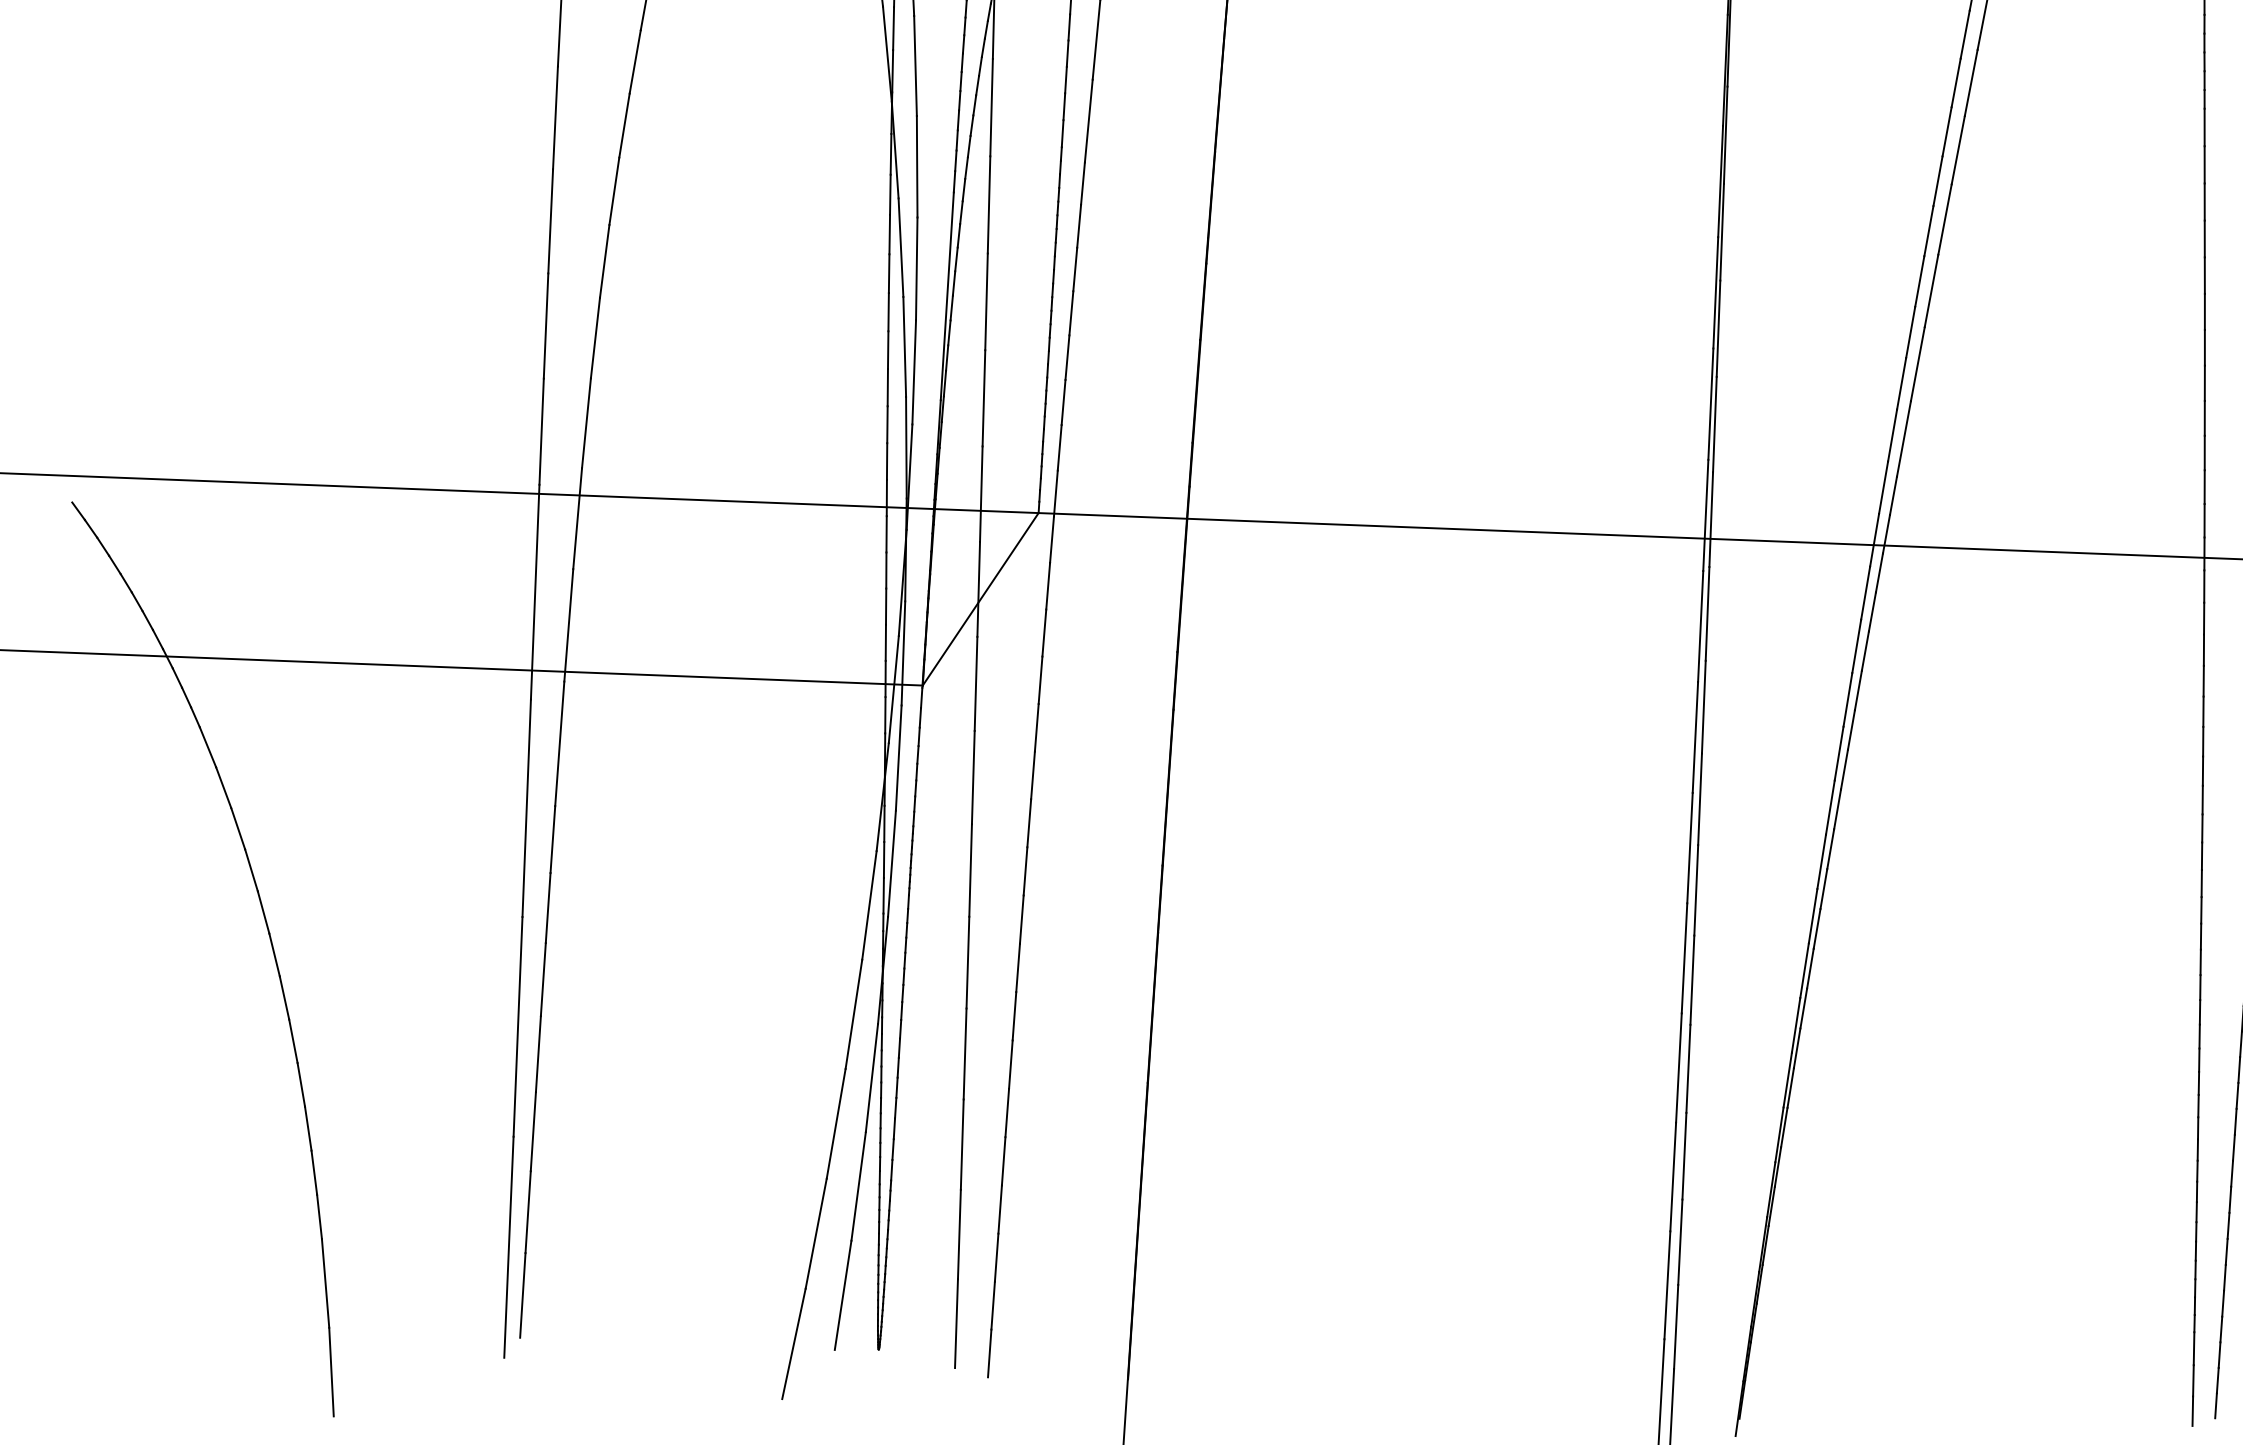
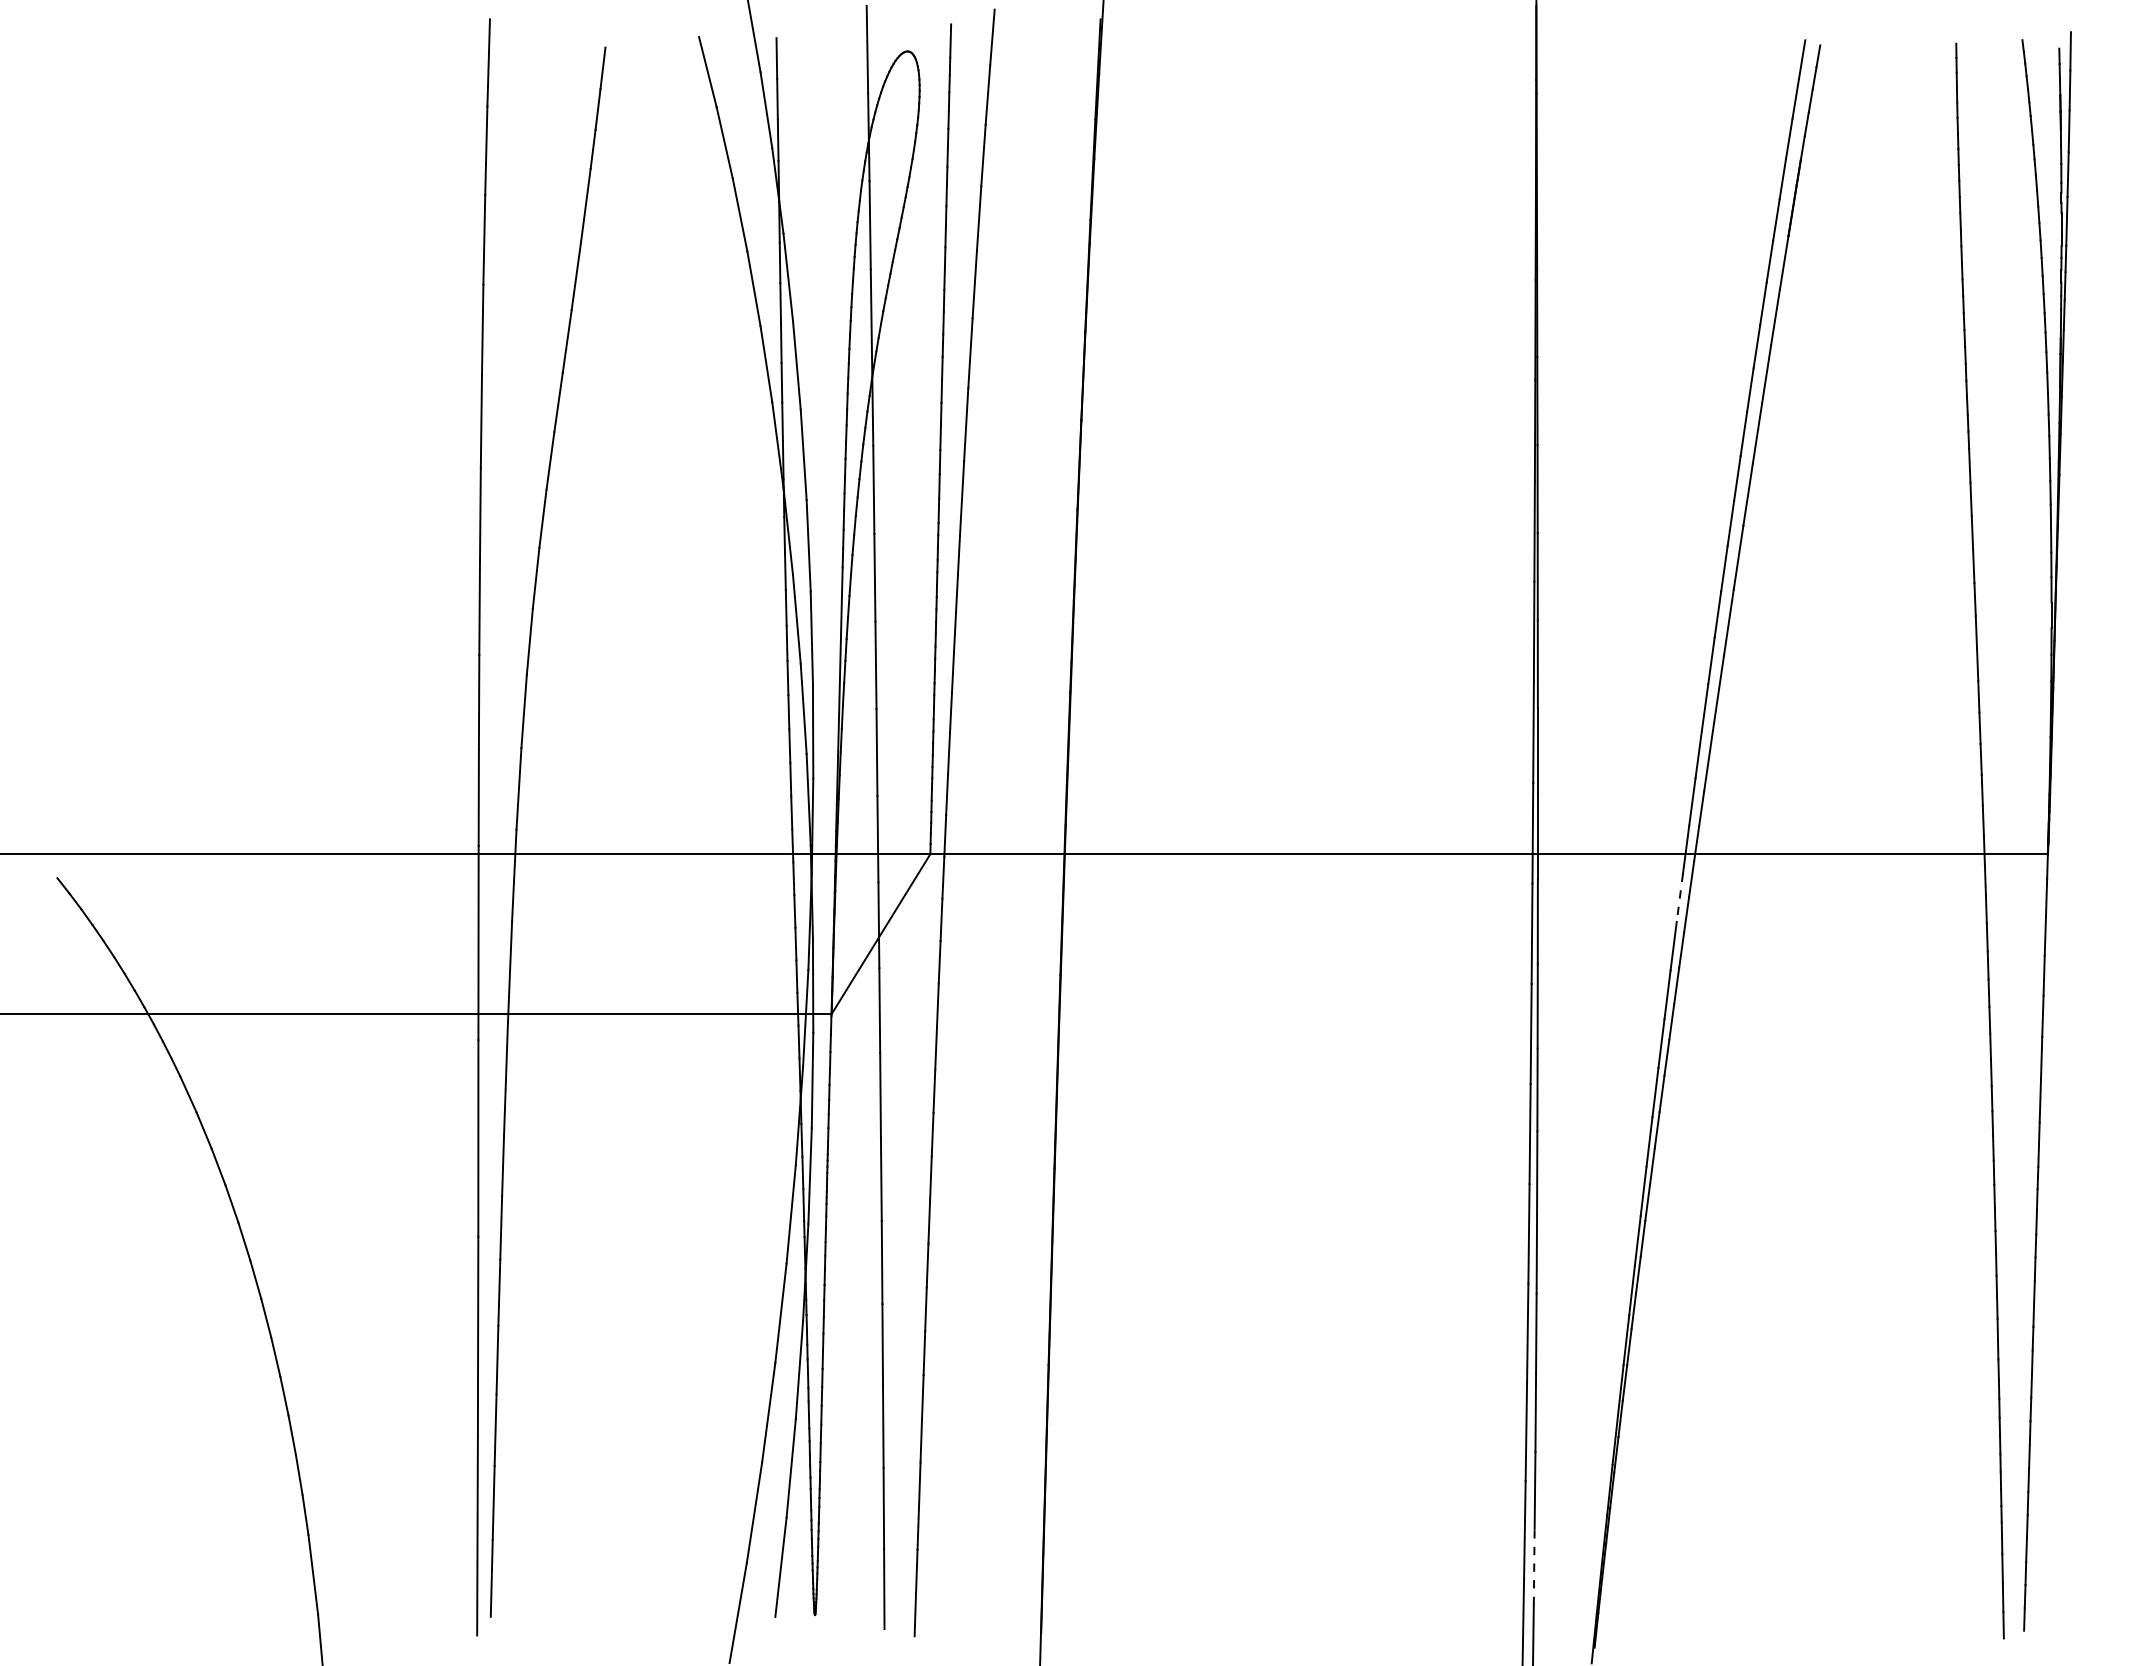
line: (1865, 593) -> (1679, 898), solid -> dashed
line: (1676, 1326) -> (1534, 1566), solid -> dashed

